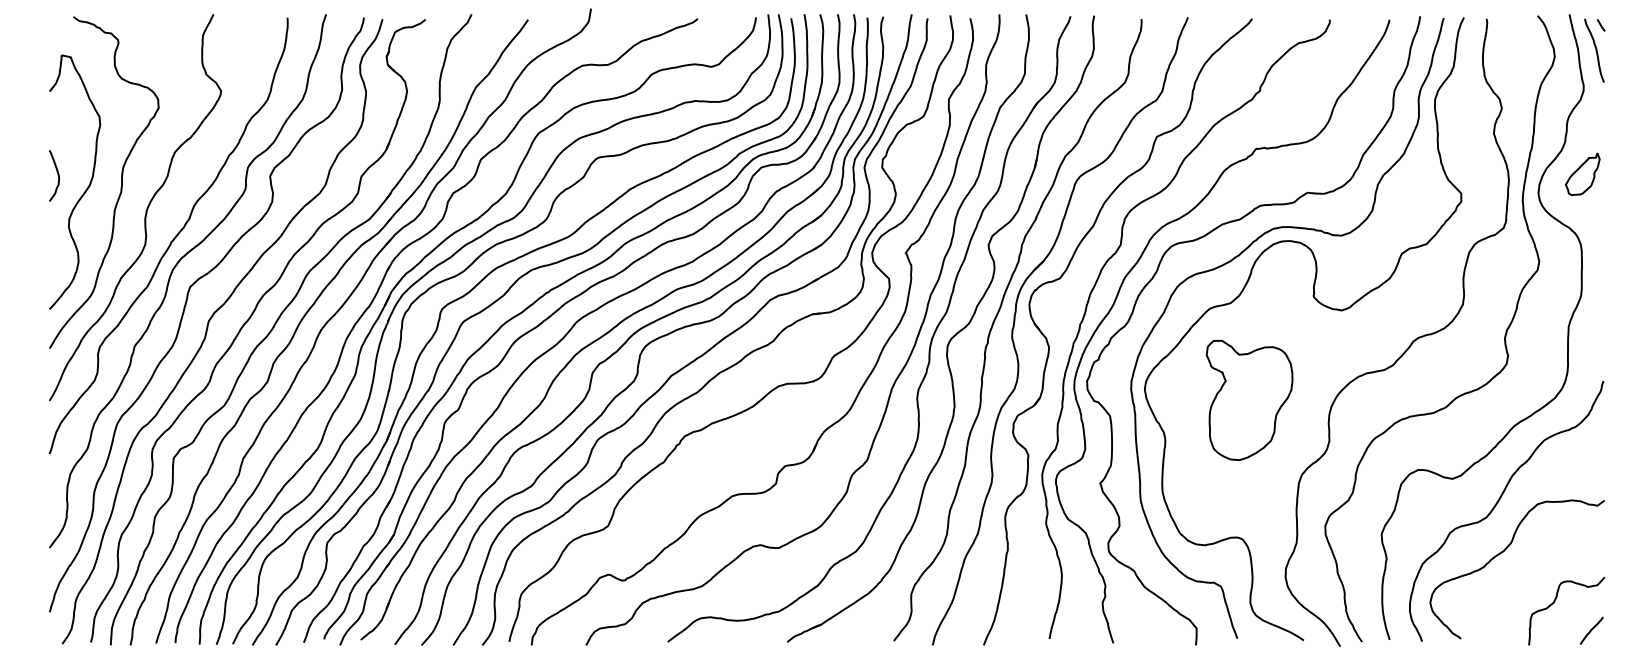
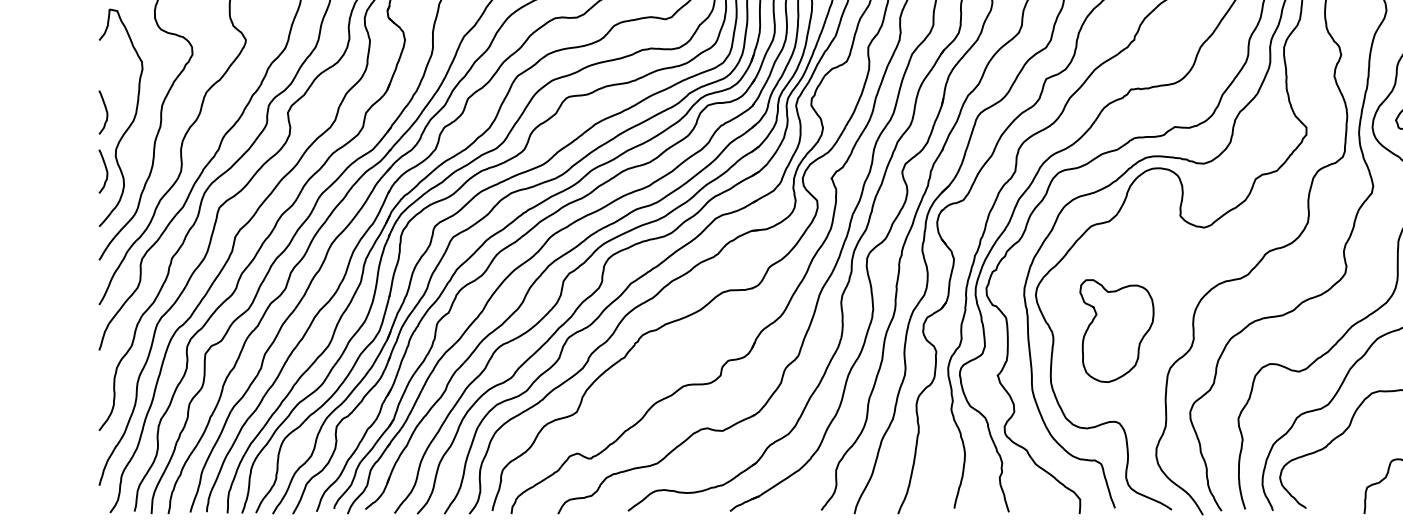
curve: (57, 244) -> (106, 171), added
part: (1249, 400) -> (1116, 331), moved

